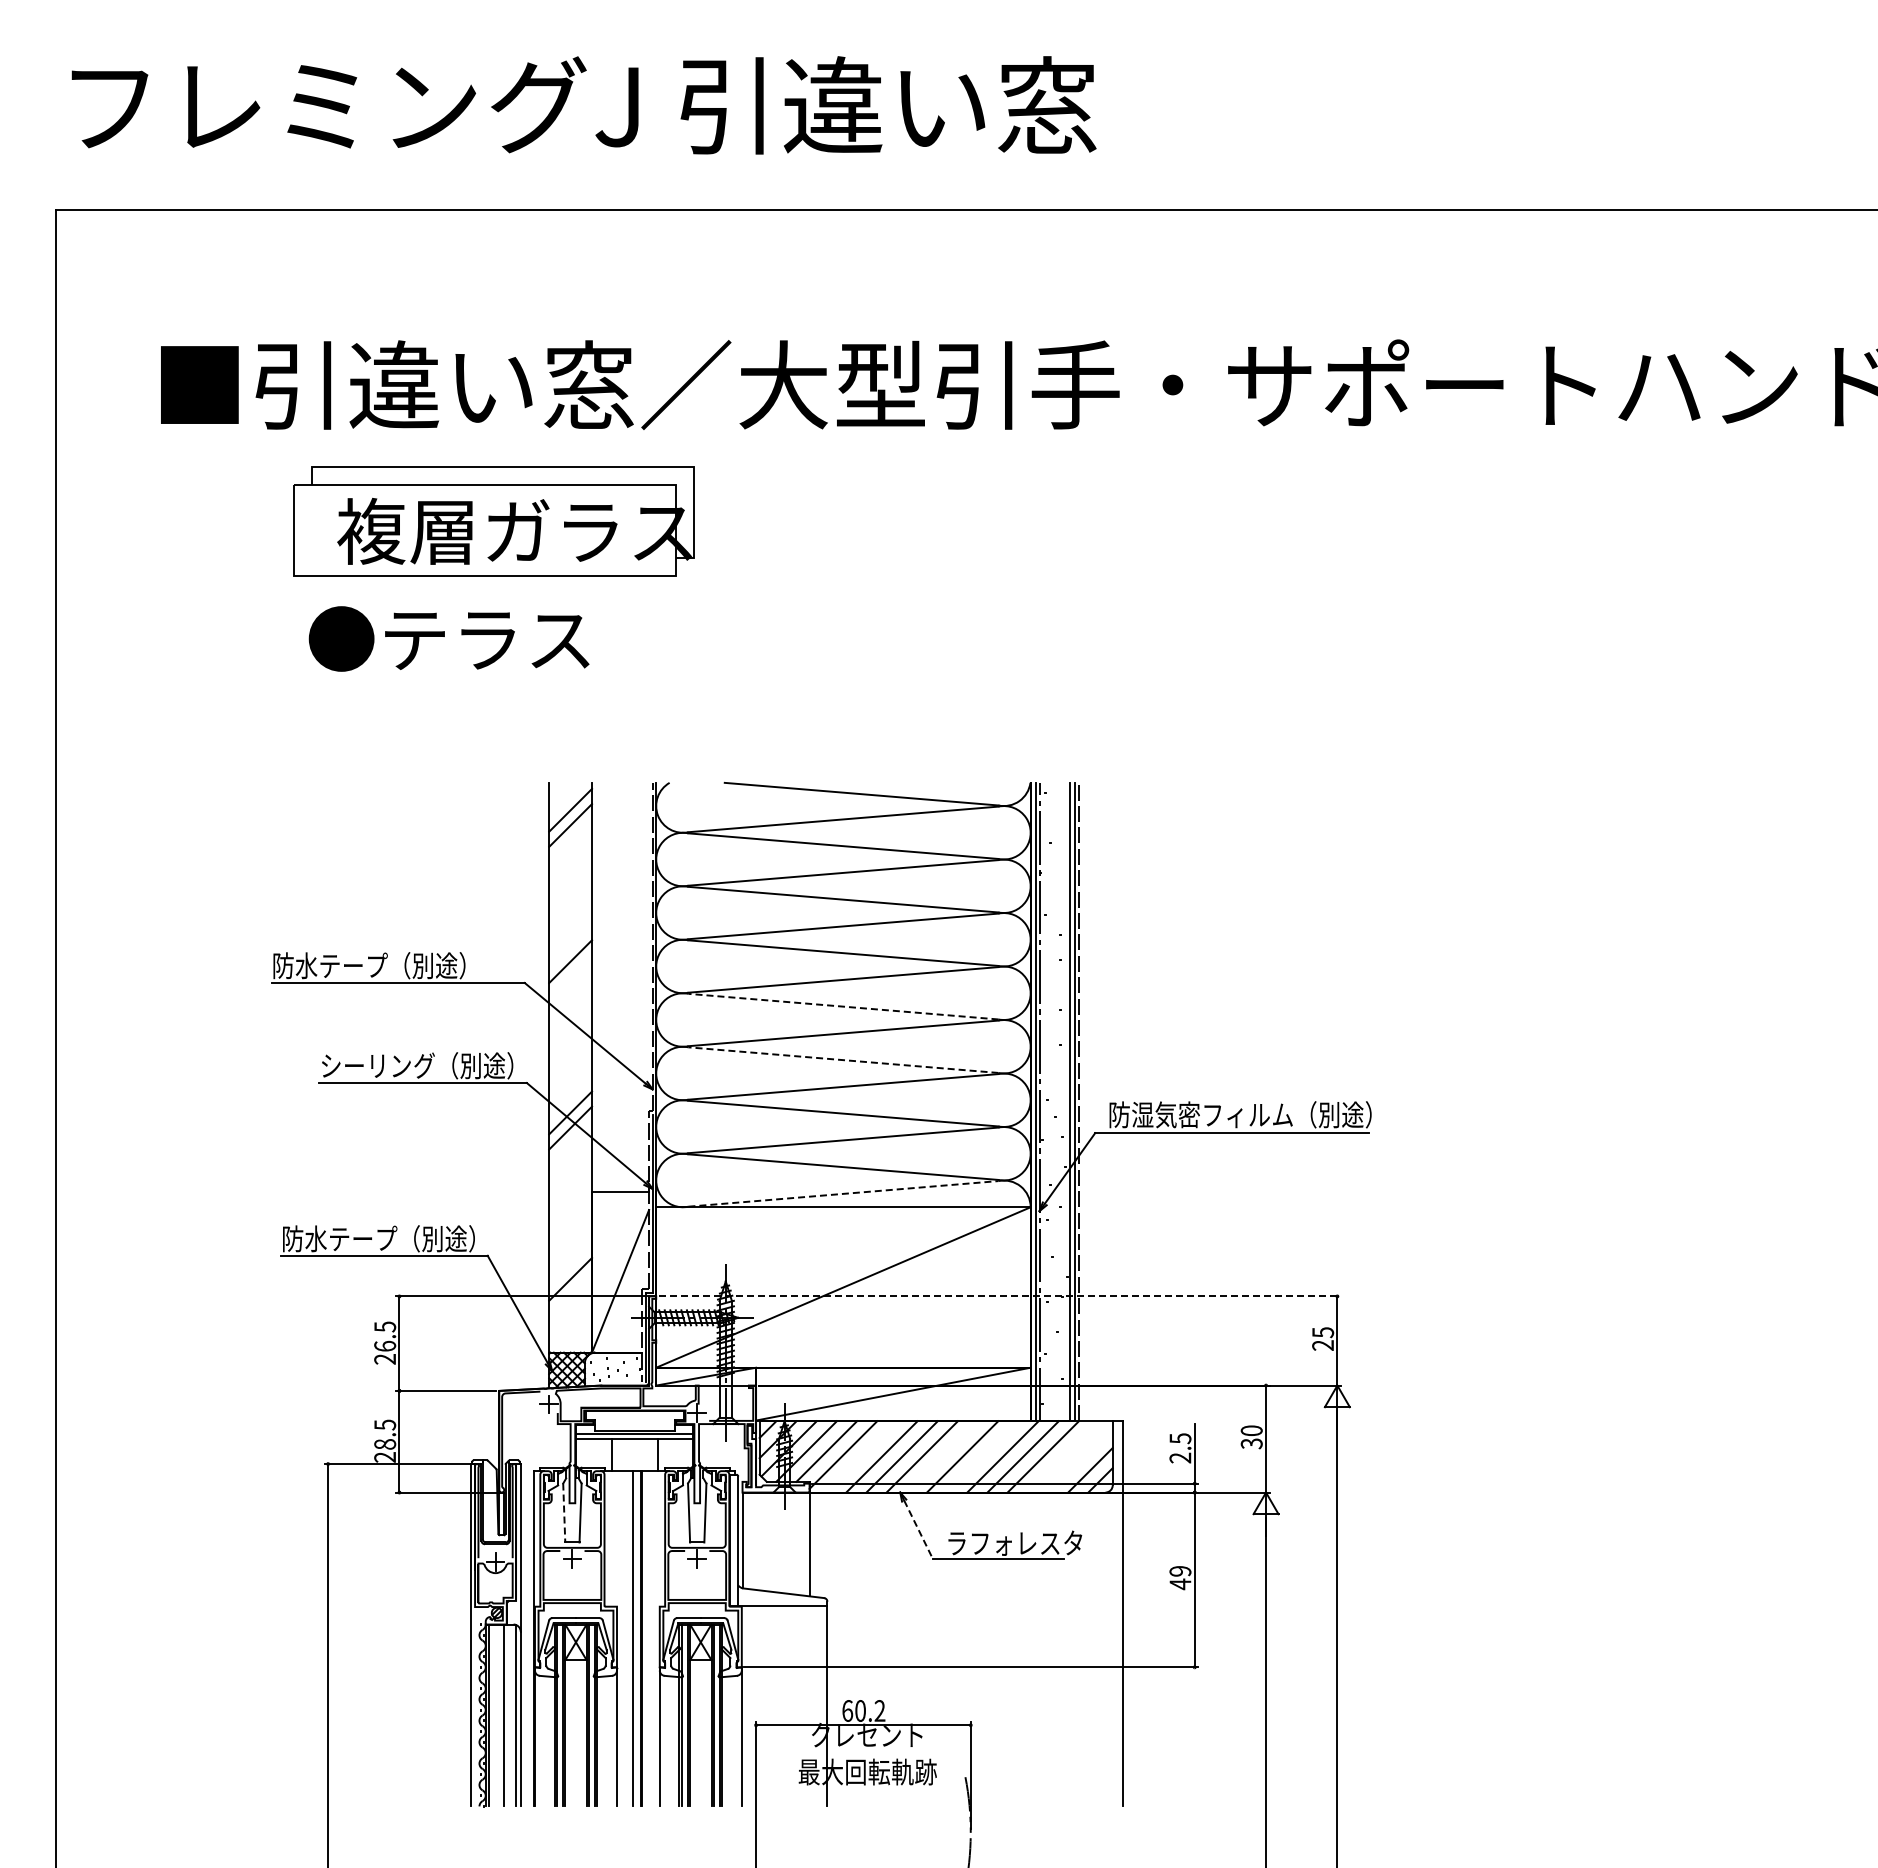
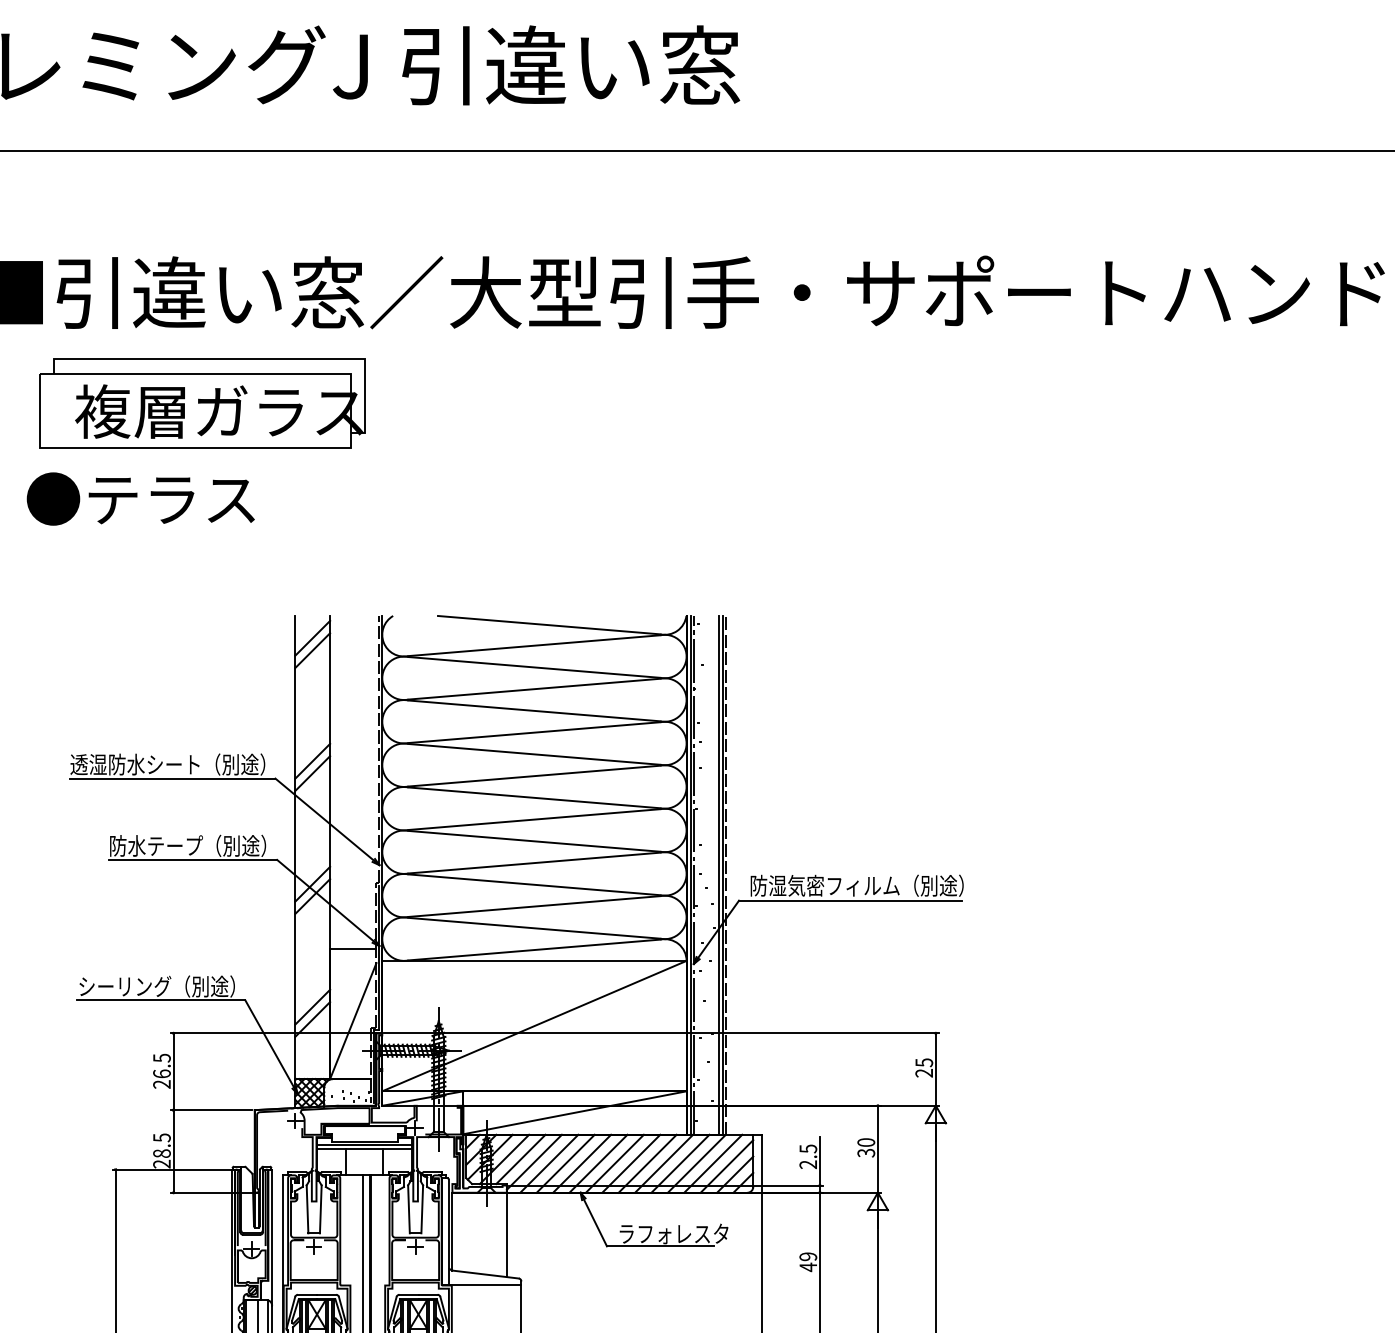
part: (493, 521) -> (202, 403), moved
text: (448, 638) -> (140, 498), moved
text: (392, 965) -> (167, 764), 防水テープ（別途） -> 透湿防水シート（別途）
line: (570, 976) -> (312, 773), added
line: (843, 1006) -> (534, 797), dashed -> solid
line: (843, 1060) -> (534, 841), dashed -> solid
text: (378, 1065) -> (156, 845), シーリング（別途） -> 防水テープ（別途）
line: (843, 1193) -> (534, 949), dashed -> solid
text: (340, 1238) -> (125, 986), 防水テープ（別途） -> シーリング（別途）
line: (570, 1263) -> (312, 1006), added
line: (1000, 1296) -> (662, 1033), dashed -> solid
line: (861, 1456) -> (549, 1163), added
line: (942, 1456) -> (614, 1163), added
line: (982, 1456) -> (647, 1163), added
line: (1063, 1456) -> (713, 1163), added
line: (1080, 1459) -> (727, 1165), added
line: (564, 1513) -> (307, 1209), dashed -> solid
line: (918, 1529) -> (595, 1222), dashed -> solid

